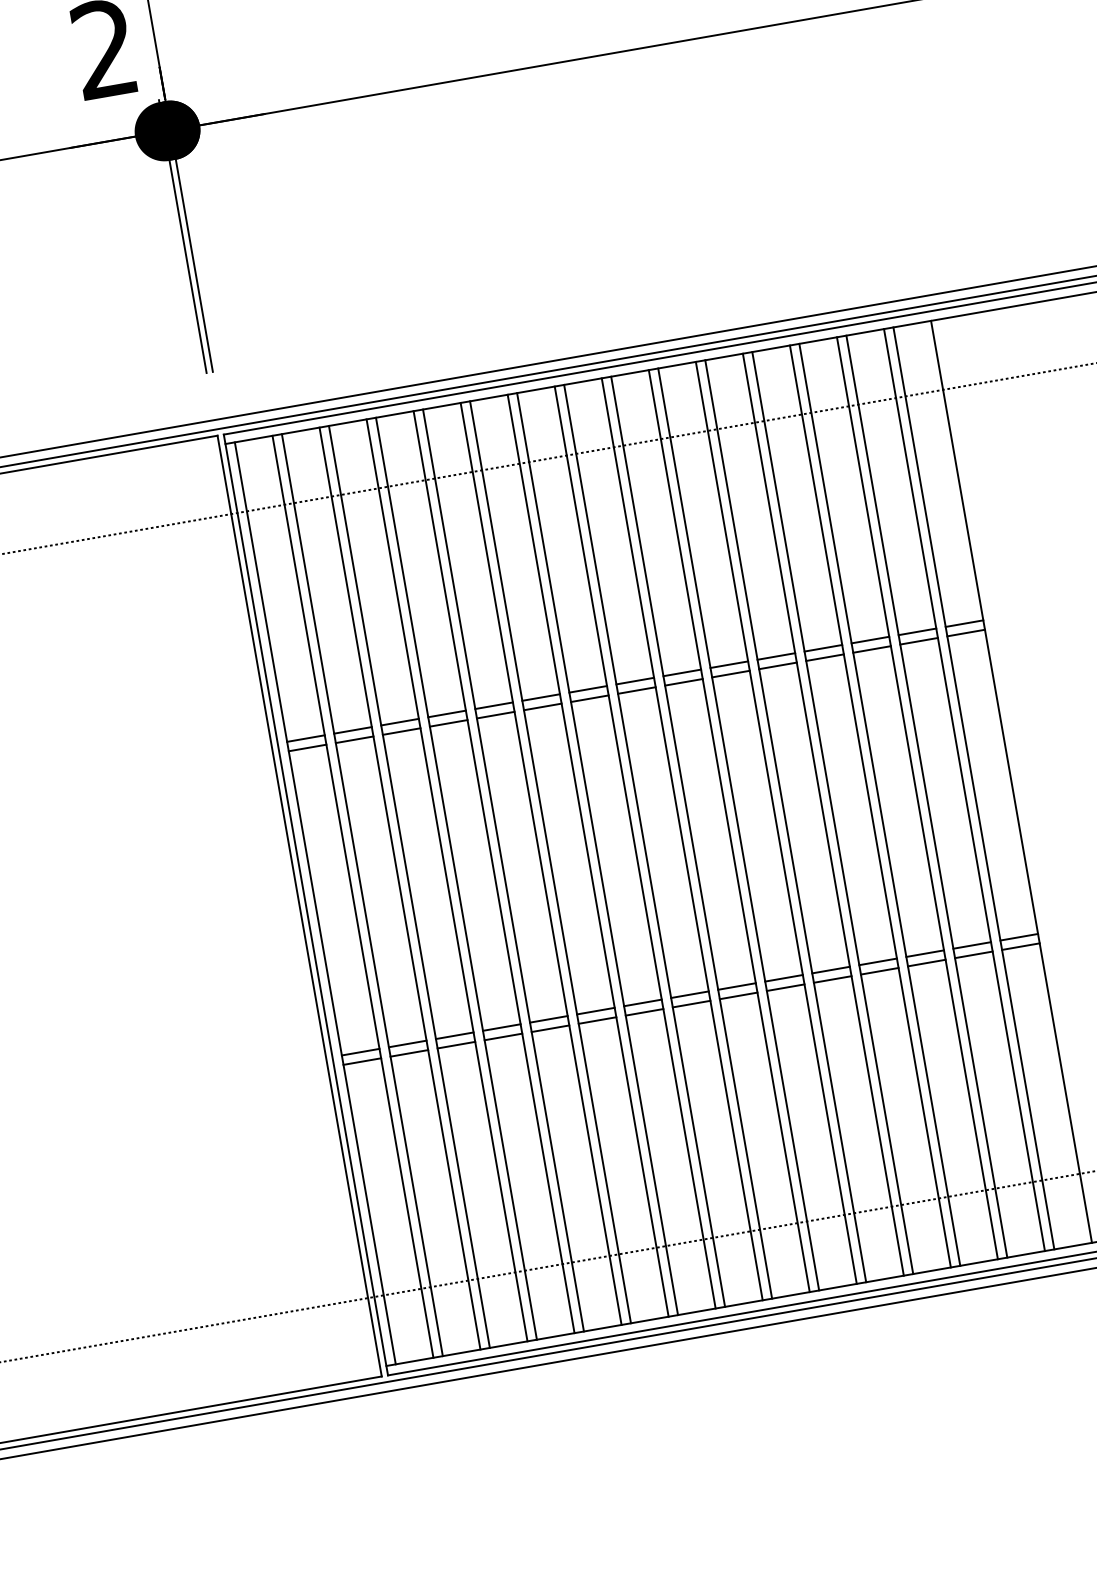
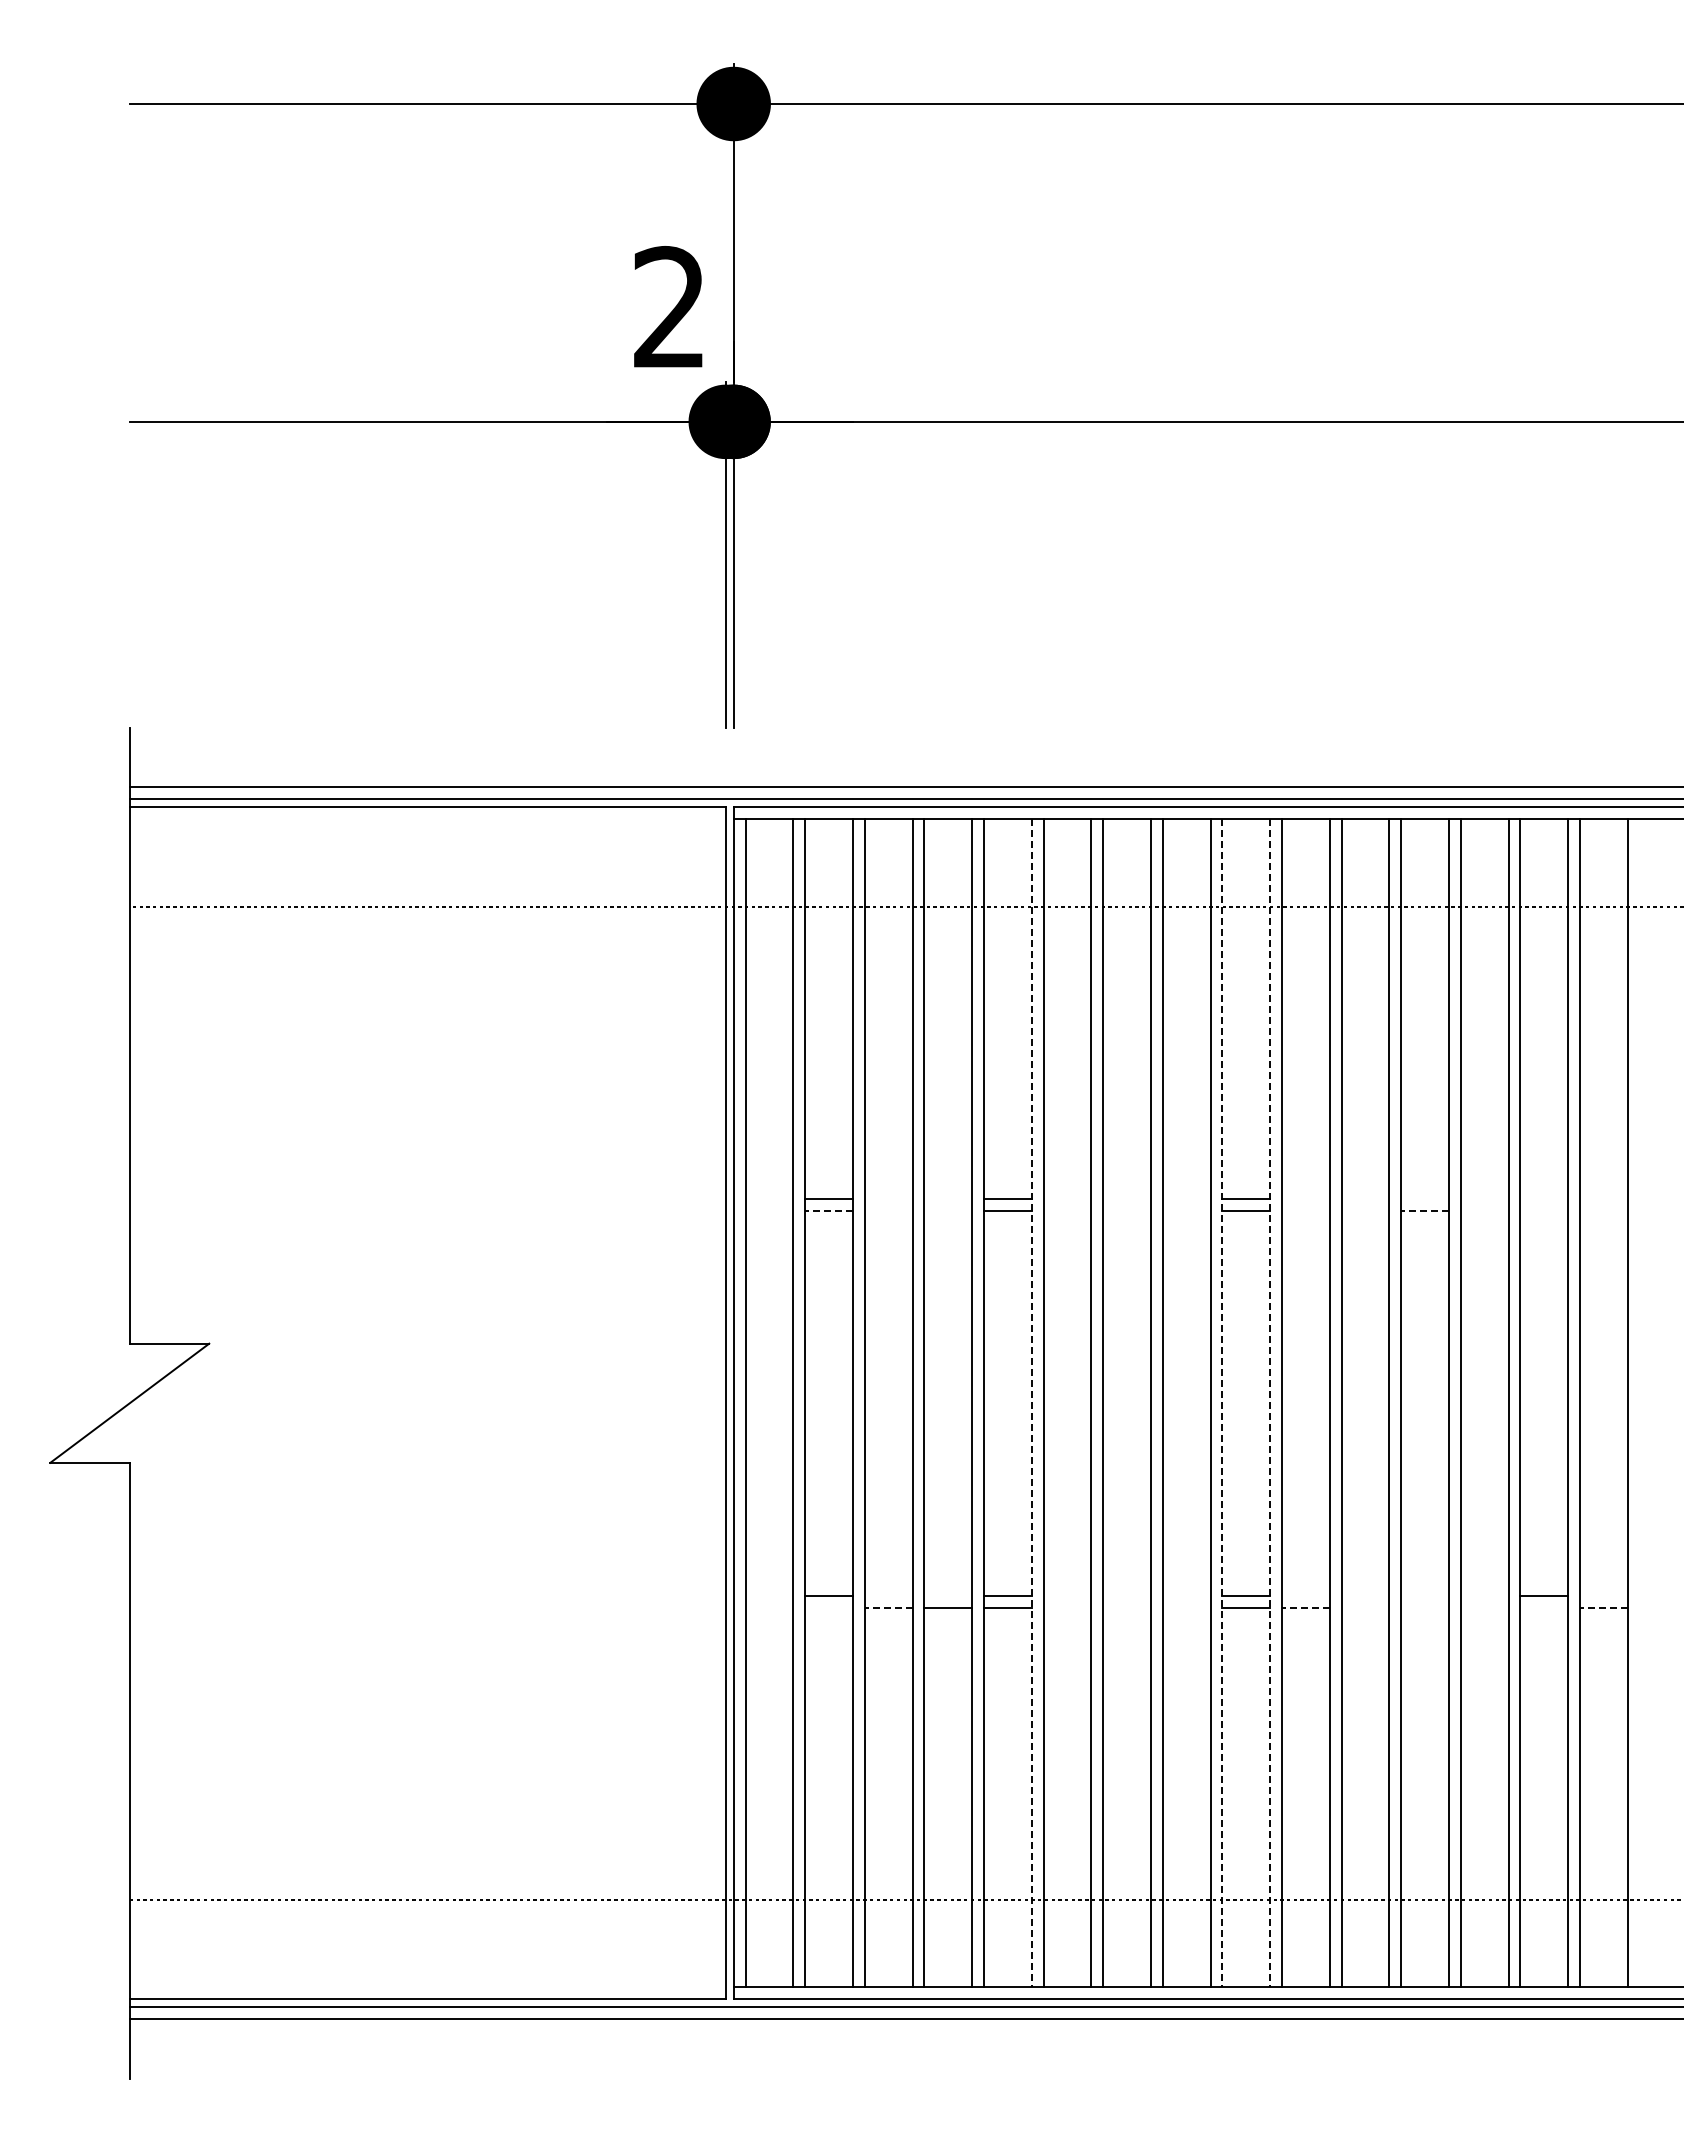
line: (964, 623) -> (1603, 1198), removed
line: (917, 631) -> (1544, 1198), removed
line: (965, 633) -> (1603, 1210), removed
line: (870, 639) -> (1484, 1198), removed
line: (919, 641) -> (1544, 1210), removed
line: (822, 648) -> (1424, 1198), removed
line: (871, 649) -> (1484, 1210), removed
line: (776, 656) -> (1365, 1198), removed
line: (825, 657) -> (1425, 1210), solid -> dashed
line: (729, 664) -> (1305, 1198), removed
line: (778, 665) -> (1365, 1210), removed
line: (730, 674) -> (1305, 1210), removed
line: (635, 681) -> (1186, 1198), removed
line: (587, 689) -> (1126, 1198), removed
line: (636, 690) -> (1186, 1210), removed
line: (541, 697) -> (1067, 1198), removed
line: (589, 698) -> (1126, 1210), removed
line: (542, 706) -> (1067, 1210), removed
line: (447, 713) -> (948, 1198), removed
line: (399, 722) -> (888, 1198), removed
line: (448, 723) -> (948, 1210), removed
line: (401, 731) -> (888, 1210), removed
line: (305, 738) -> (769, 1198), removed
line: (354, 739) -> (829, 1210), solid -> dashed
line: (307, 747) -> (769, 1210), removed
line: (729, 831) -> (1270, 1403), solid -> dashed
line: (691, 837) -> (1222, 1403), solid -> dashed
line: (540, 864) -> (1031, 1403), solid -> dashed
line: (1018, 936) -> (1603, 1595), removed
line: (1020, 946) -> (1603, 1607), solid -> dashed
line: (924, 953) -> (1484, 1595), removed
line: (973, 954) -> (1544, 1607), removed
line: (877, 961) -> (1424, 1595), removed
line: (926, 962) -> (1484, 1607), removed
line: (831, 969) -> (1365, 1595), removed
line: (879, 971) -> (1424, 1607), removed
line: (783, 977) -> (1305, 1595), removed
line: (832, 979) -> (1365, 1607), removed
line: (785, 987) -> (1305, 1607), solid -> dashed
line: (689, 994) -> (1186, 1595), removed
line: (642, 1002) -> (1126, 1595), removed
line: (691, 1003) -> (1186, 1607), removed
line: (595, 1010) -> (1067, 1595), removed
line: (644, 1012) -> (1126, 1607), removed
line: (597, 1020) -> (1067, 1607), removed
line: (501, 1027) -> (948, 1595), removed
line: (454, 1035) -> (888, 1595), removed
line: (456, 1044) -> (888, 1607), solid -> dashed
line: (360, 1051) -> (769, 1595), removed
line: (408, 1053) -> (828, 1607), removed
line: (362, 1061) -> (769, 1607), removed

